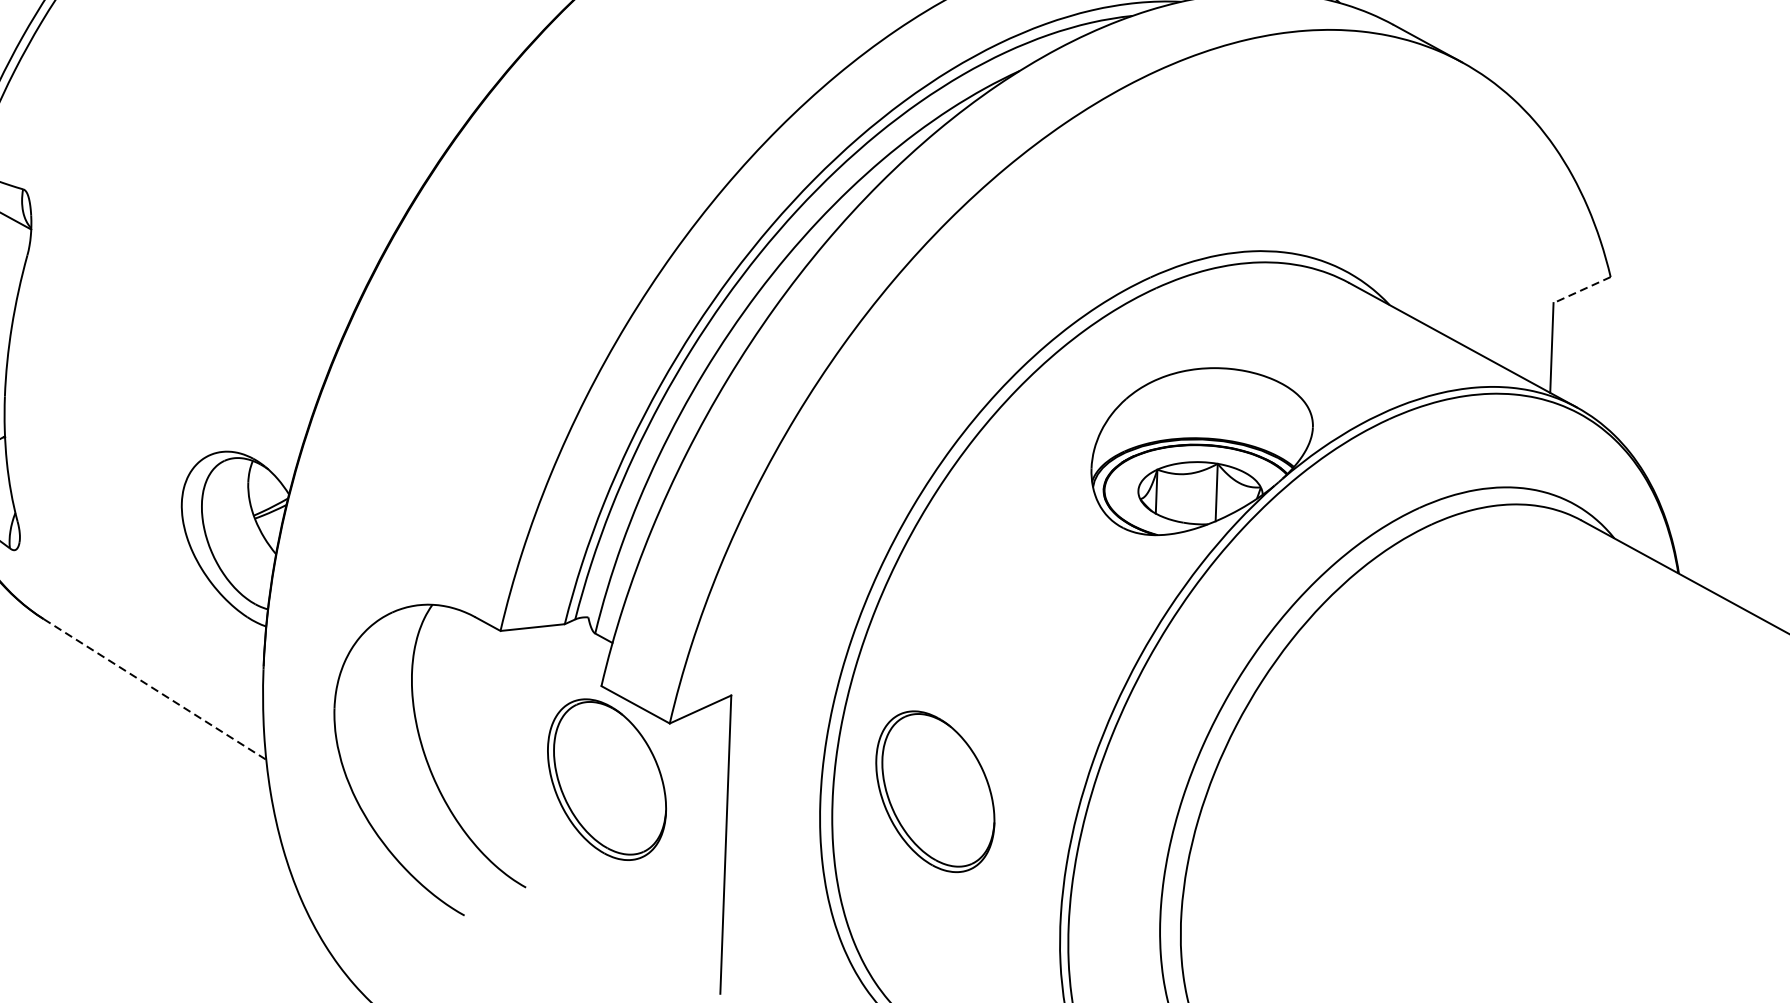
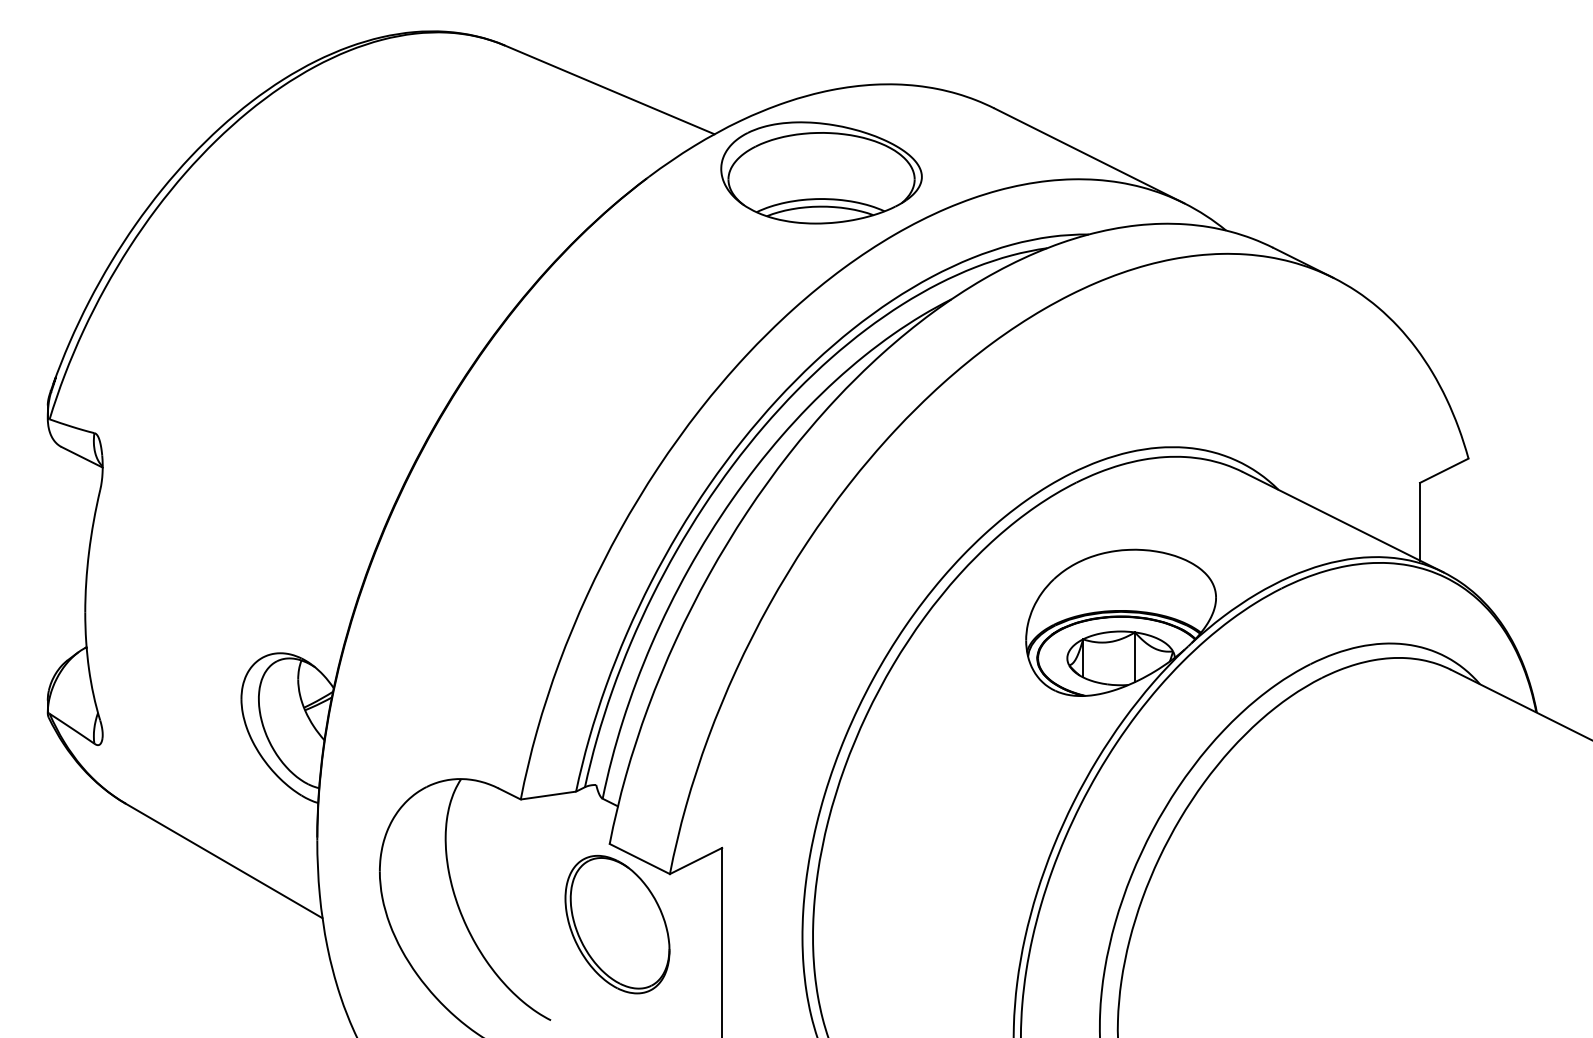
line: (1581, 290) -> (1443, 471), dashed -> solid
line: (155, 688) -> (224, 860), dashed -> solid
part: (935, 791) -> (901, 924), removed

